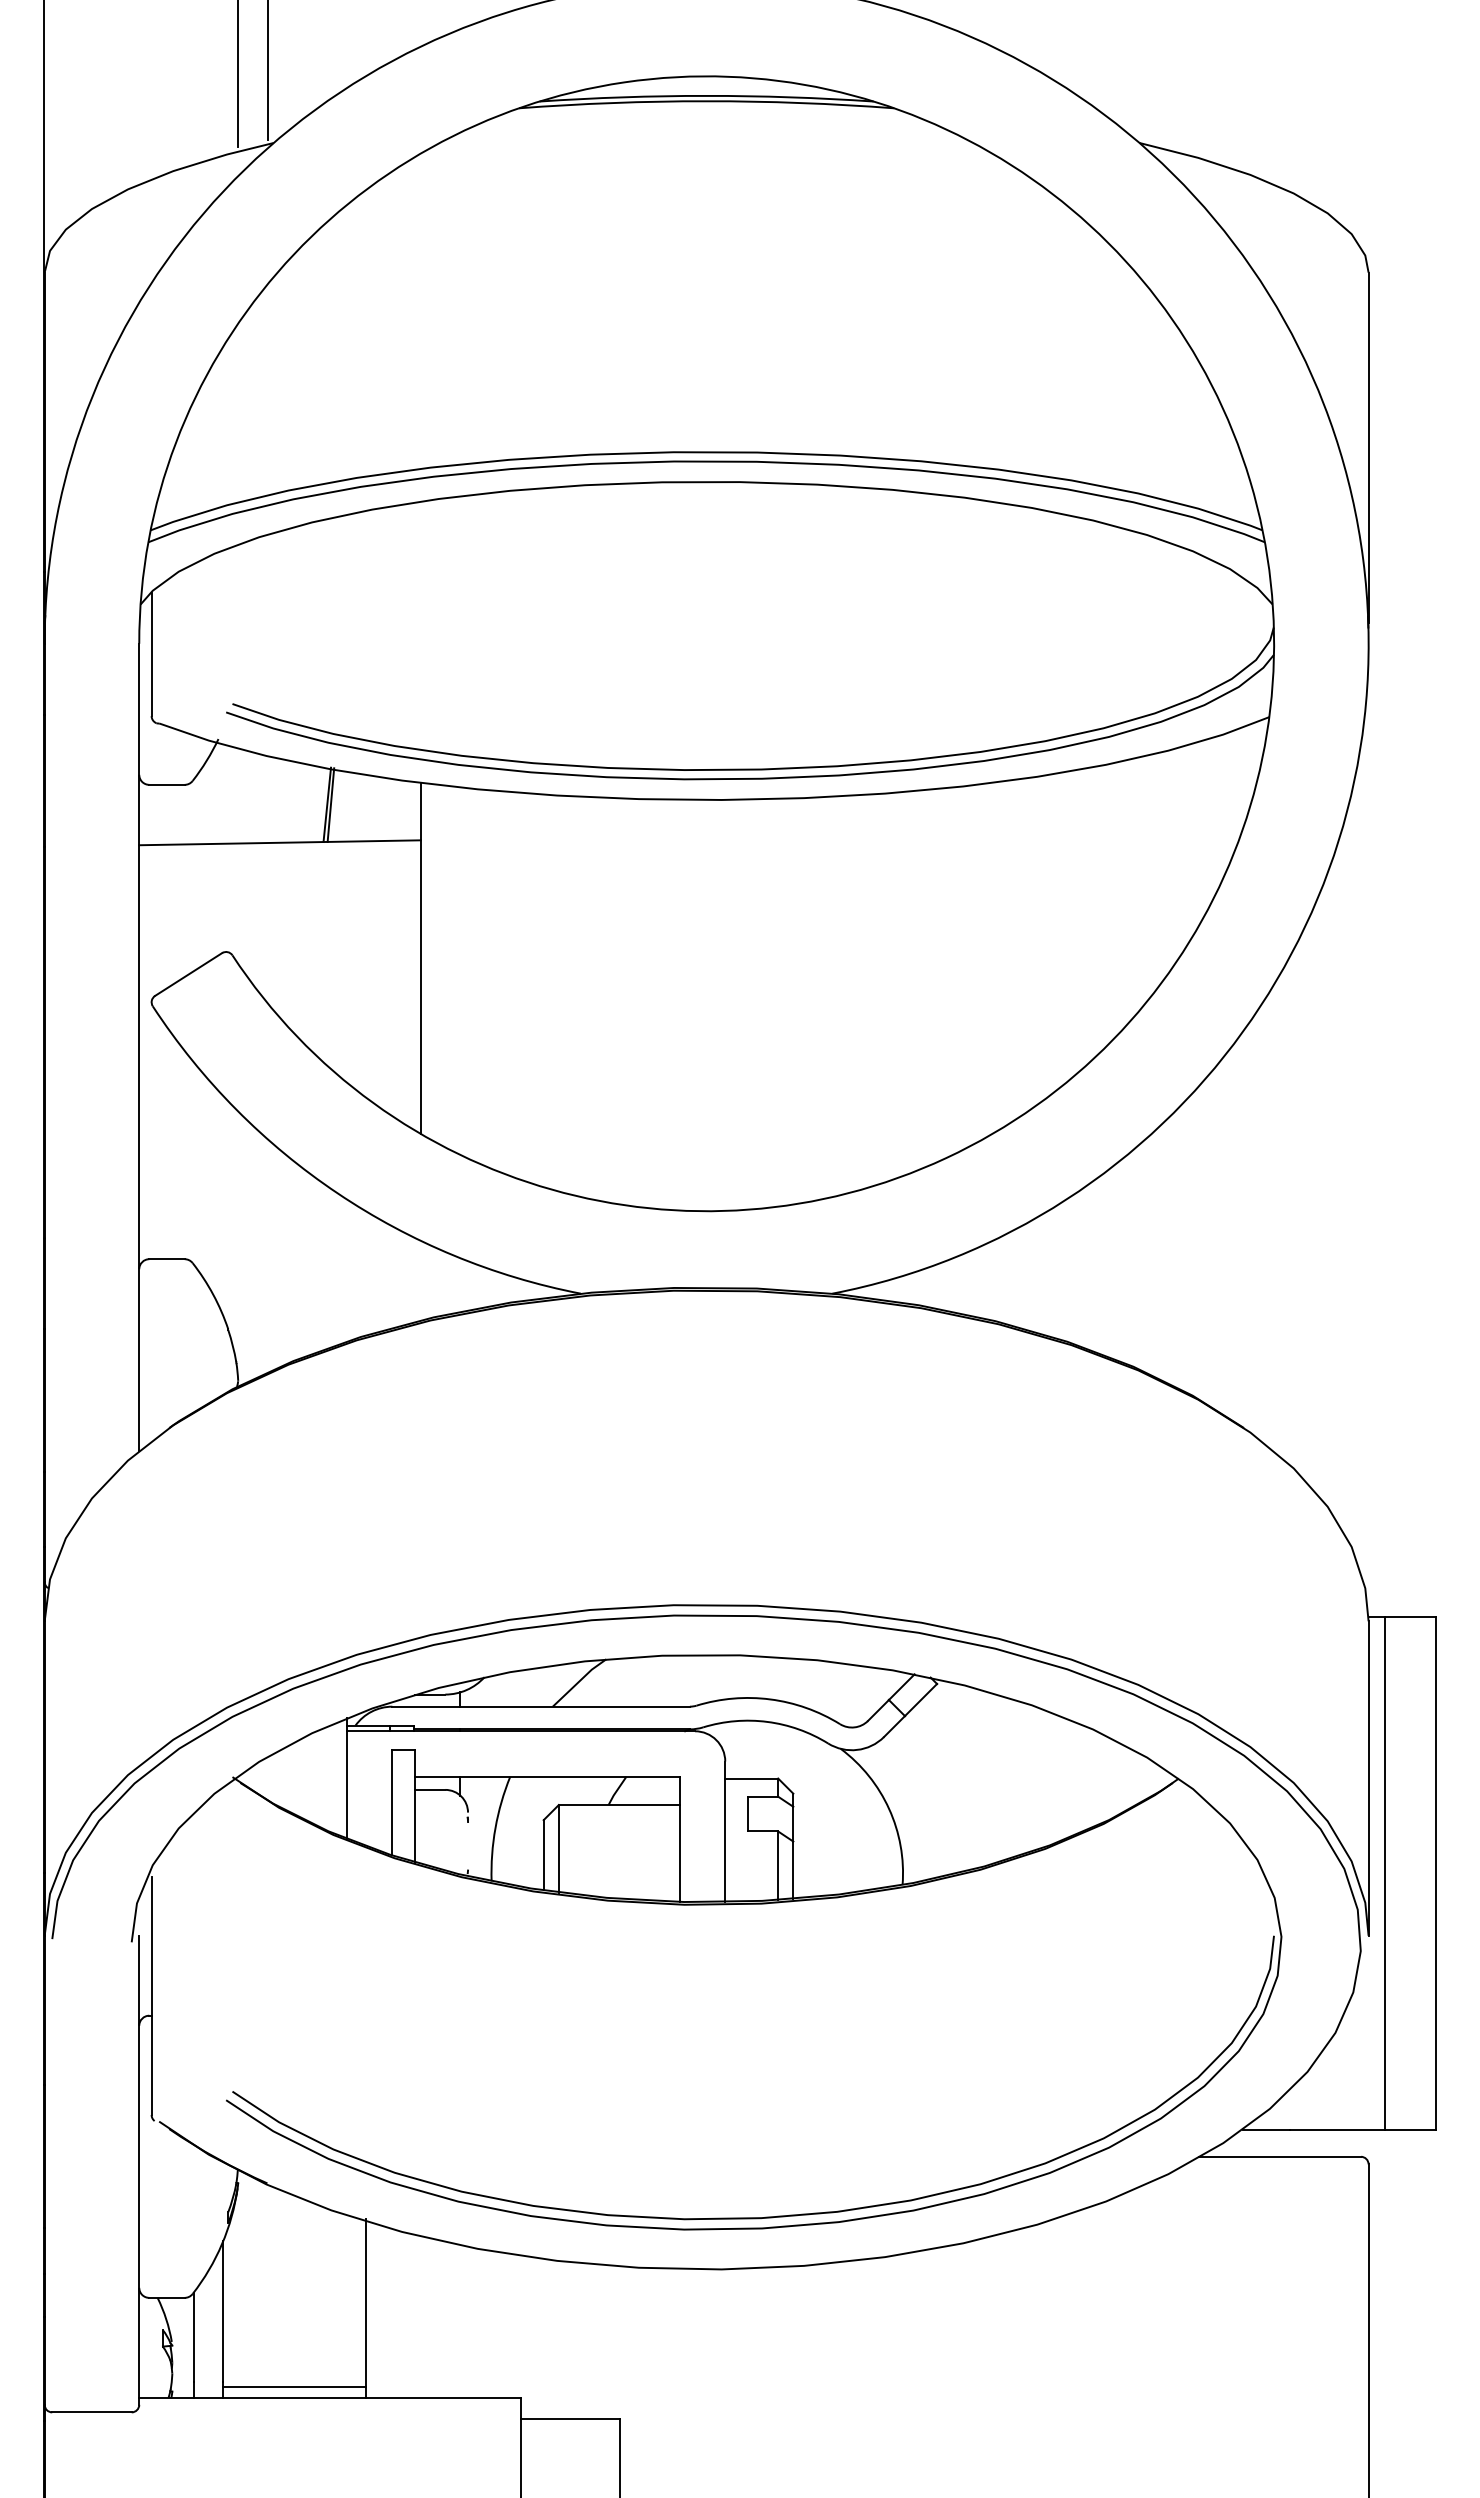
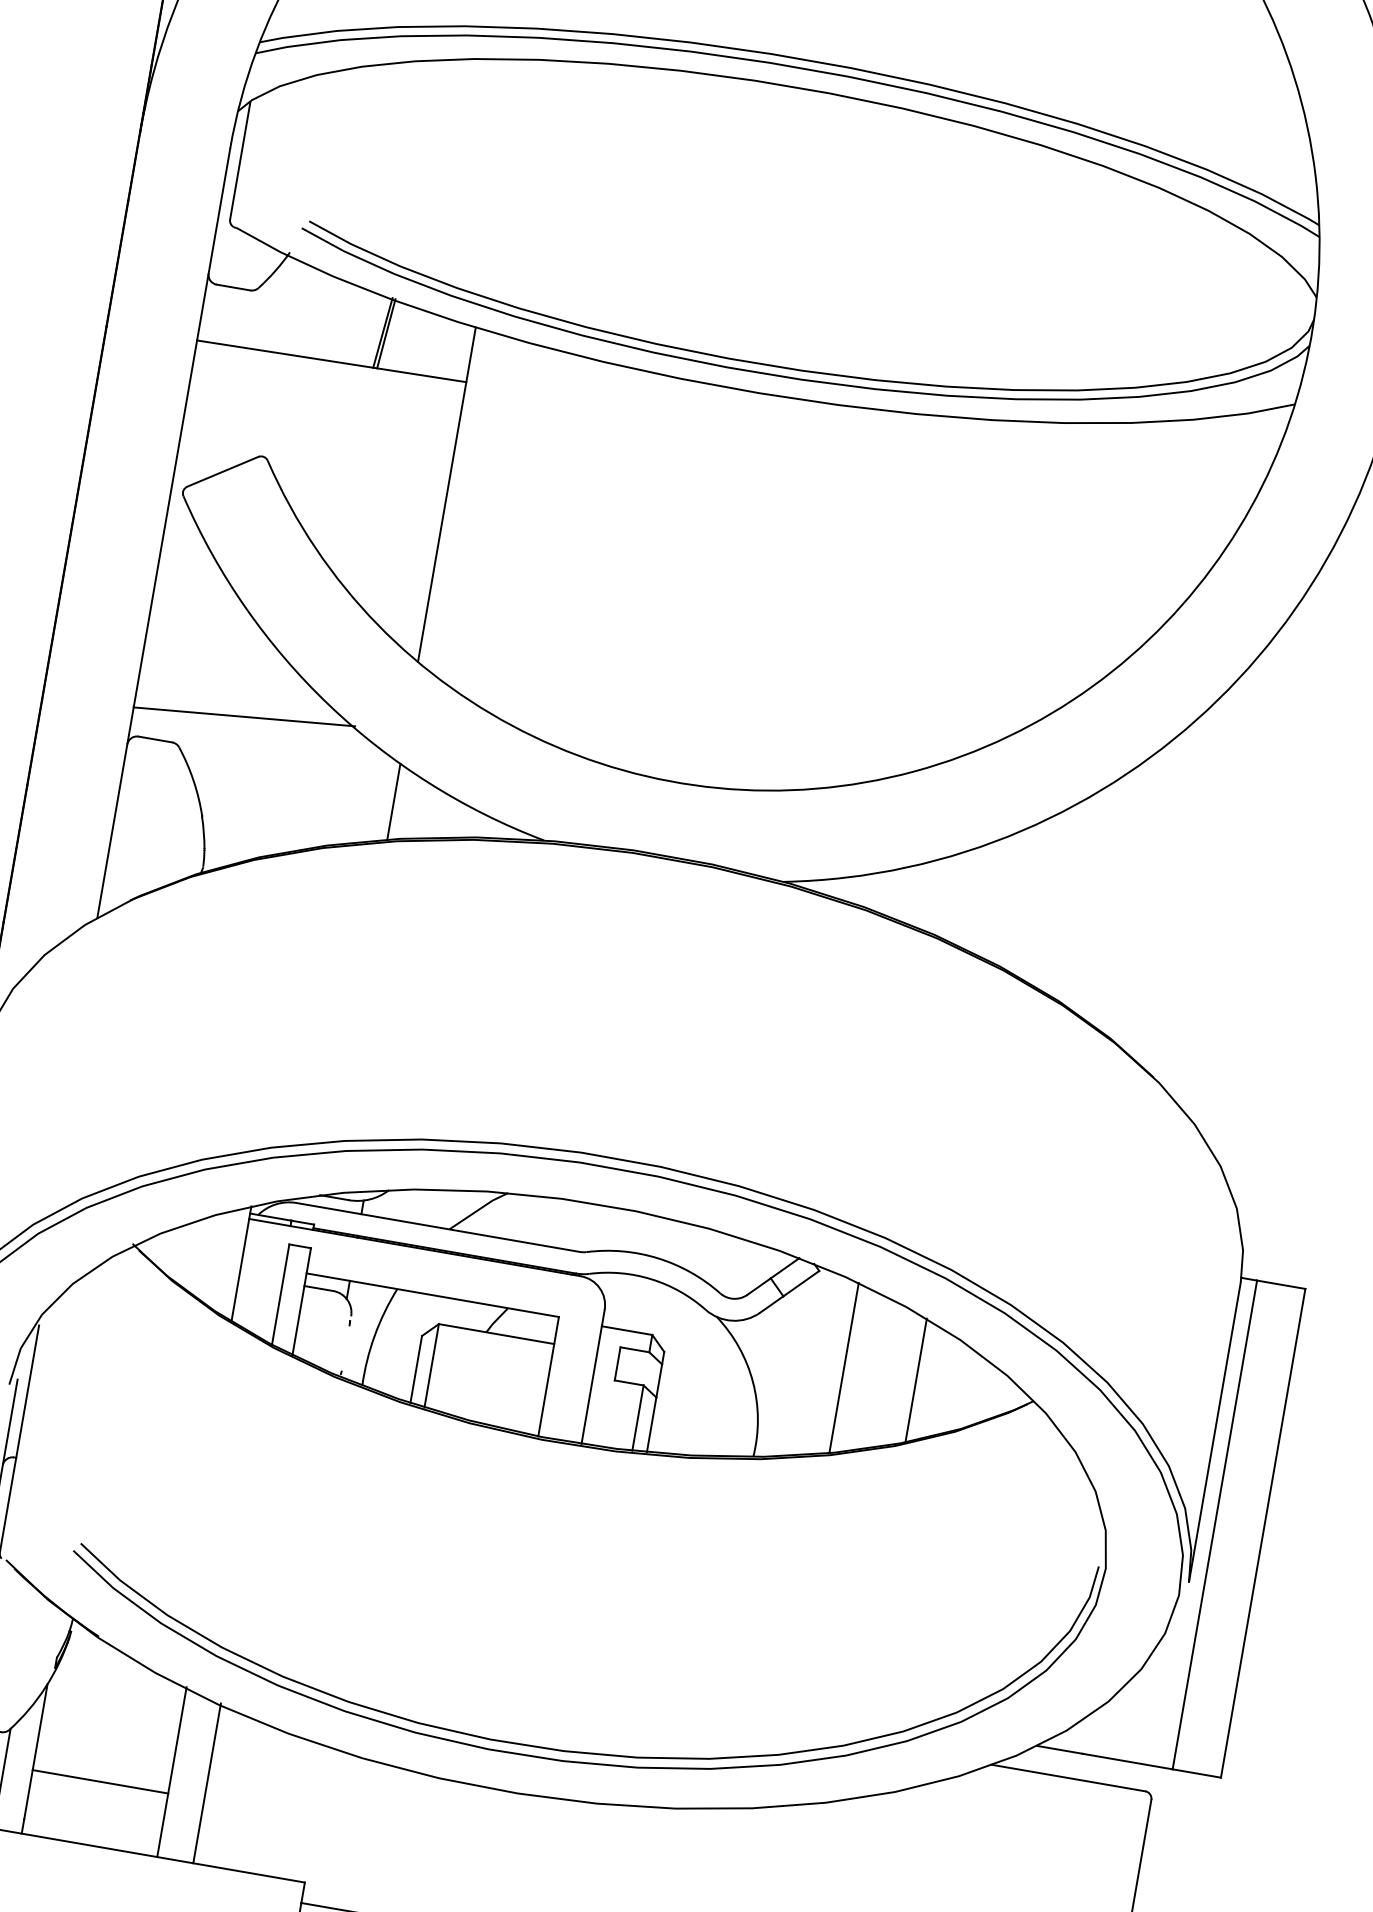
line: (253, 1220) -> (244, 716), added
line: (420, 1280) -> (393, 801), added
line: (979, 1778) -> (844, 1368), added
line: (1055, 1778) -> (916, 1380), added
line: (403, 2313) -> (207, 1783), added
line: (294, 2387) -> (100, 1782), moved

